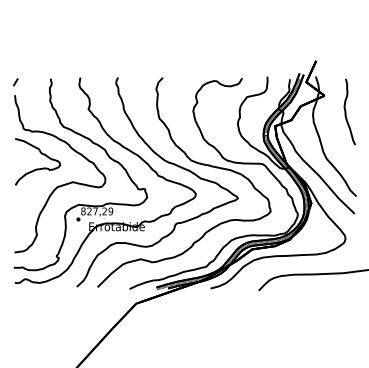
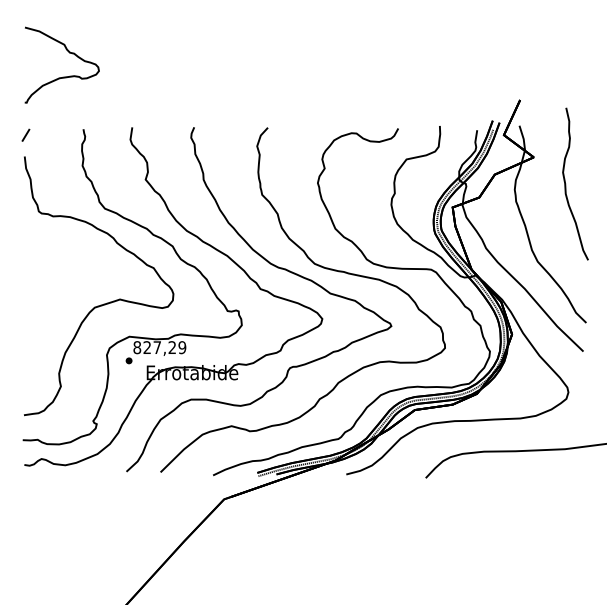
part: (349, 111) -> (574, 183), size x1.4
curve: (37, 168) -> (61, 76), moved

